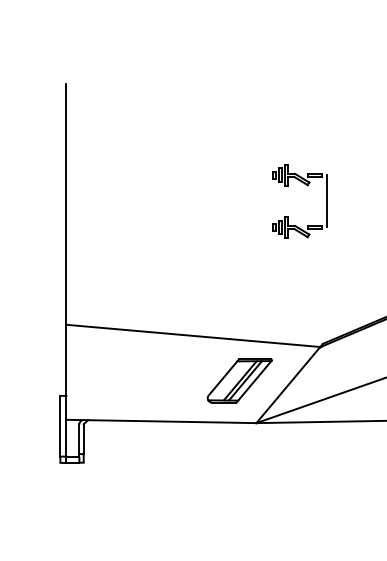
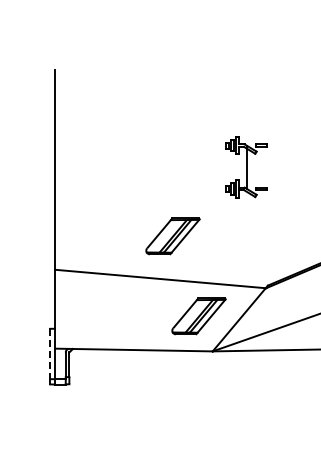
line: (327, 200) -> (247, 166), moved
part: (207, 284) -> (172, 236), added
line: (59, 426) -> (49, 354), solid -> dashed

